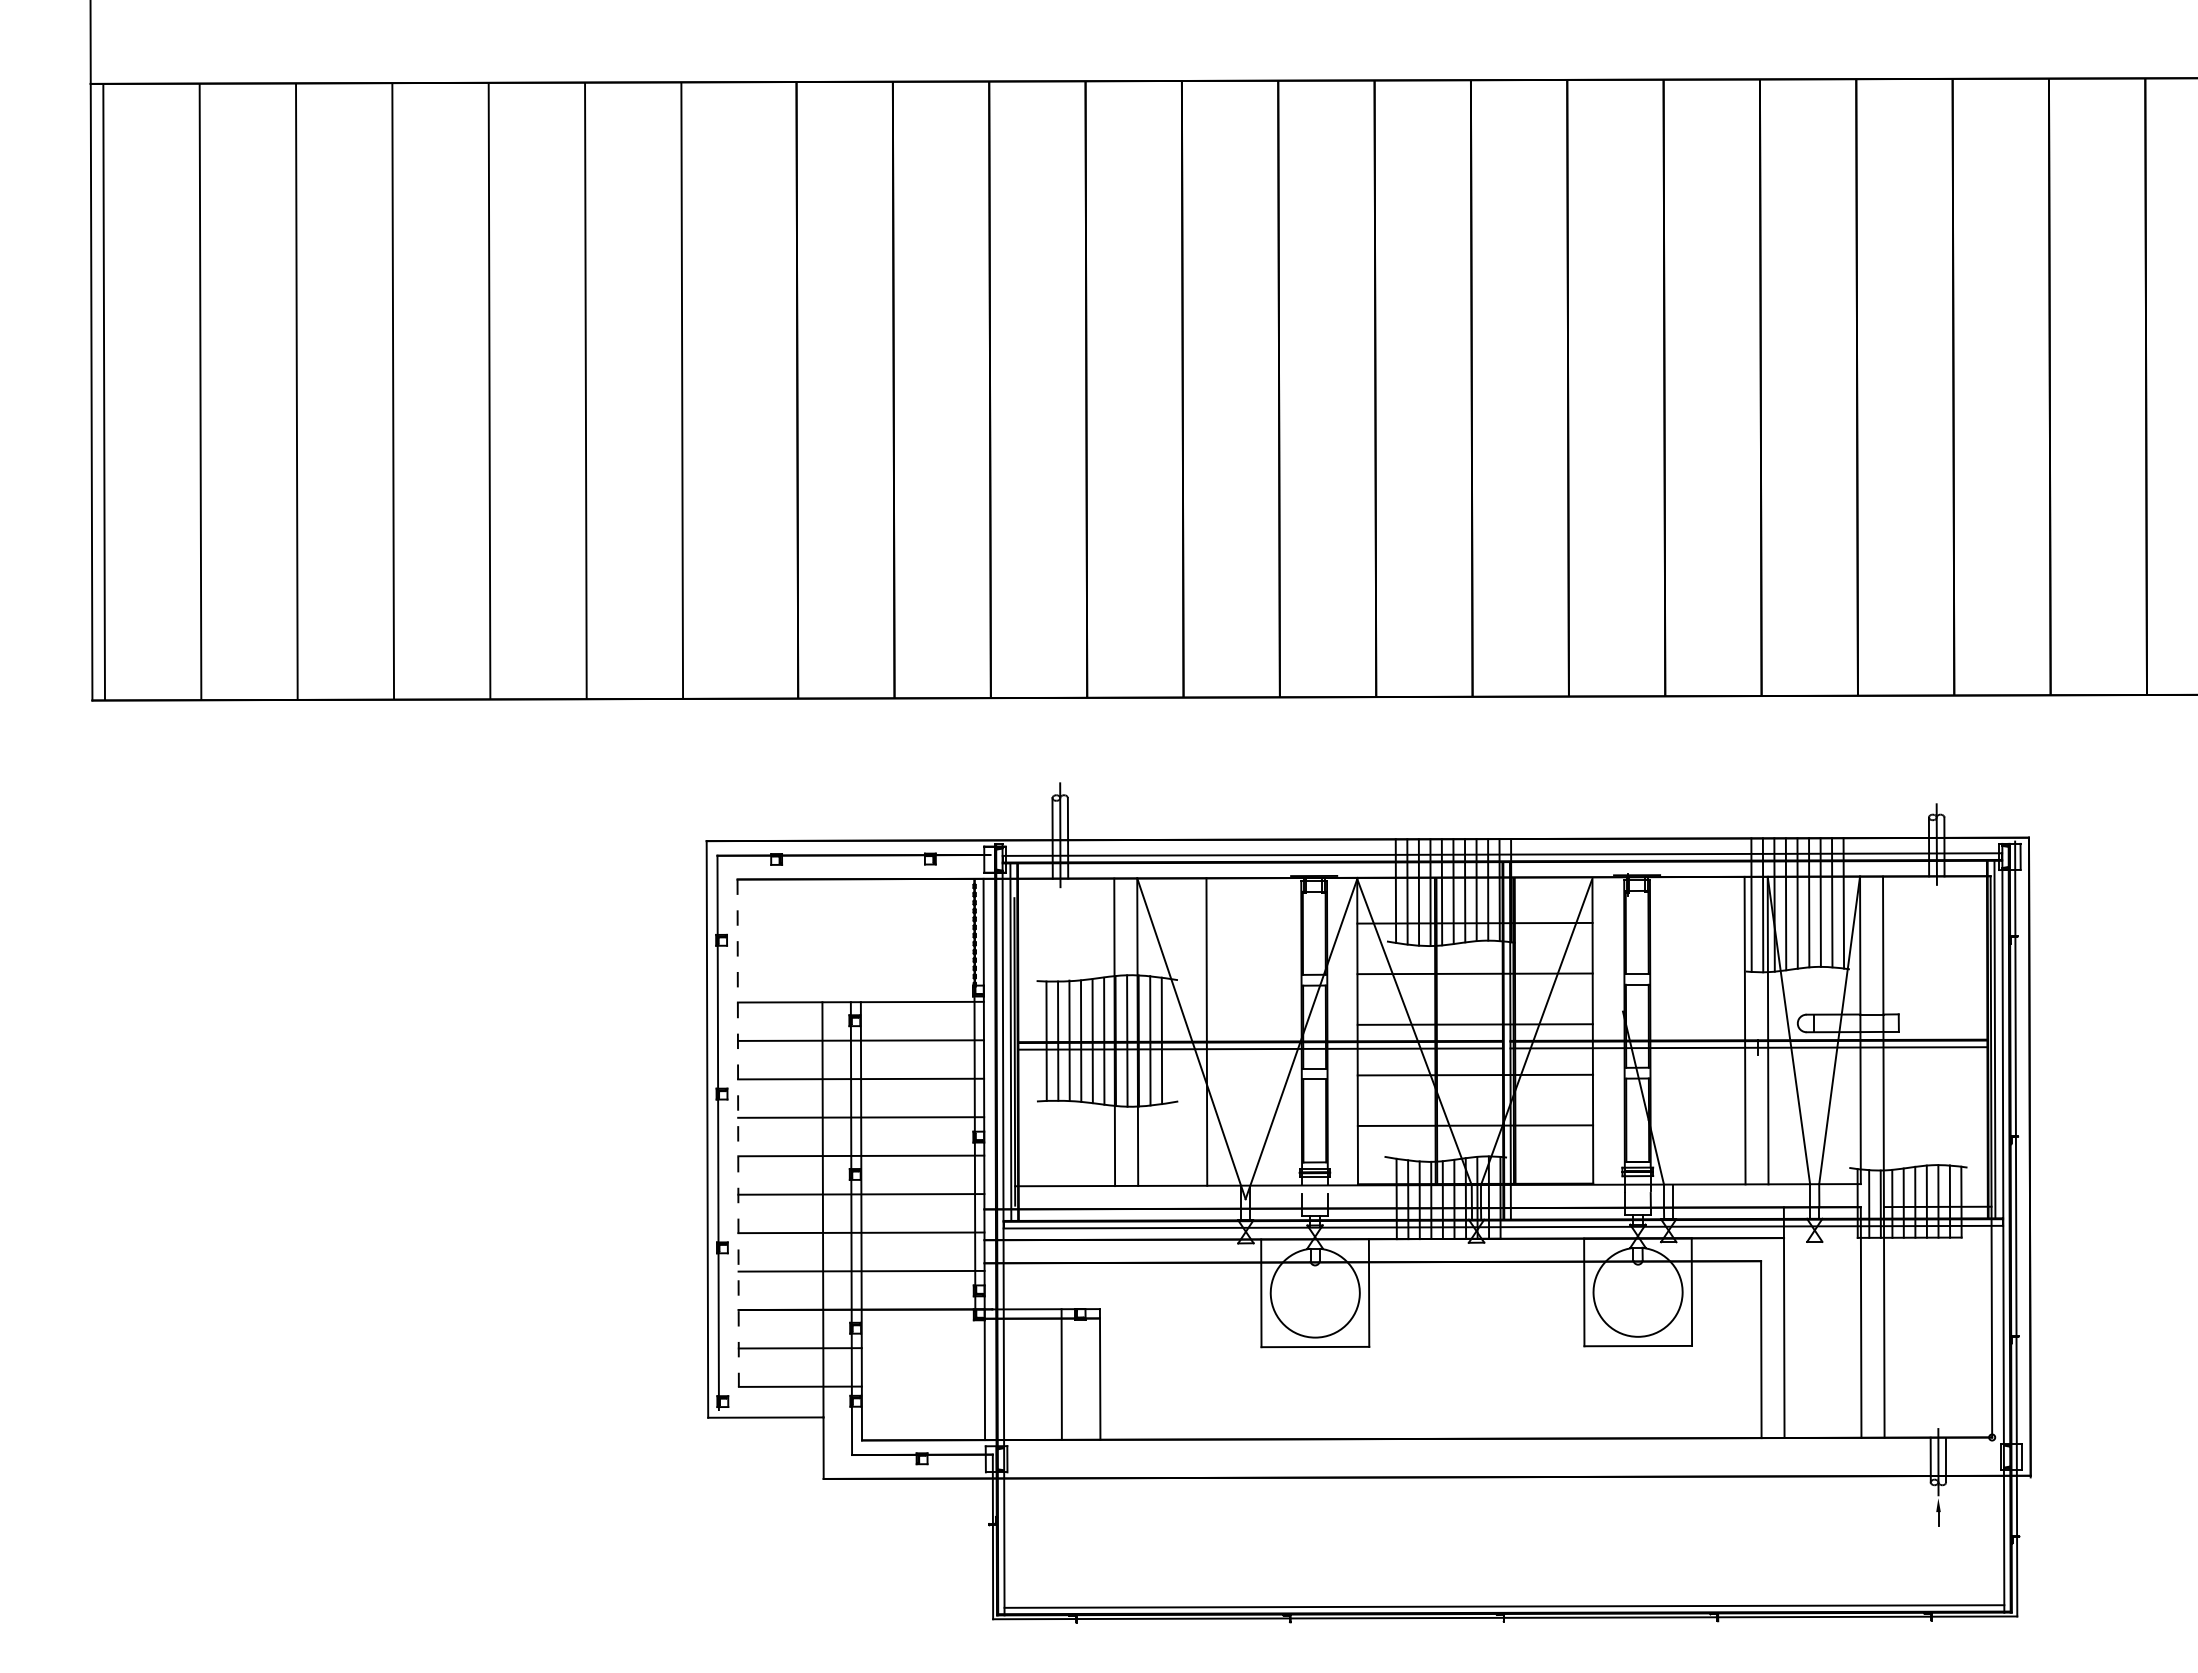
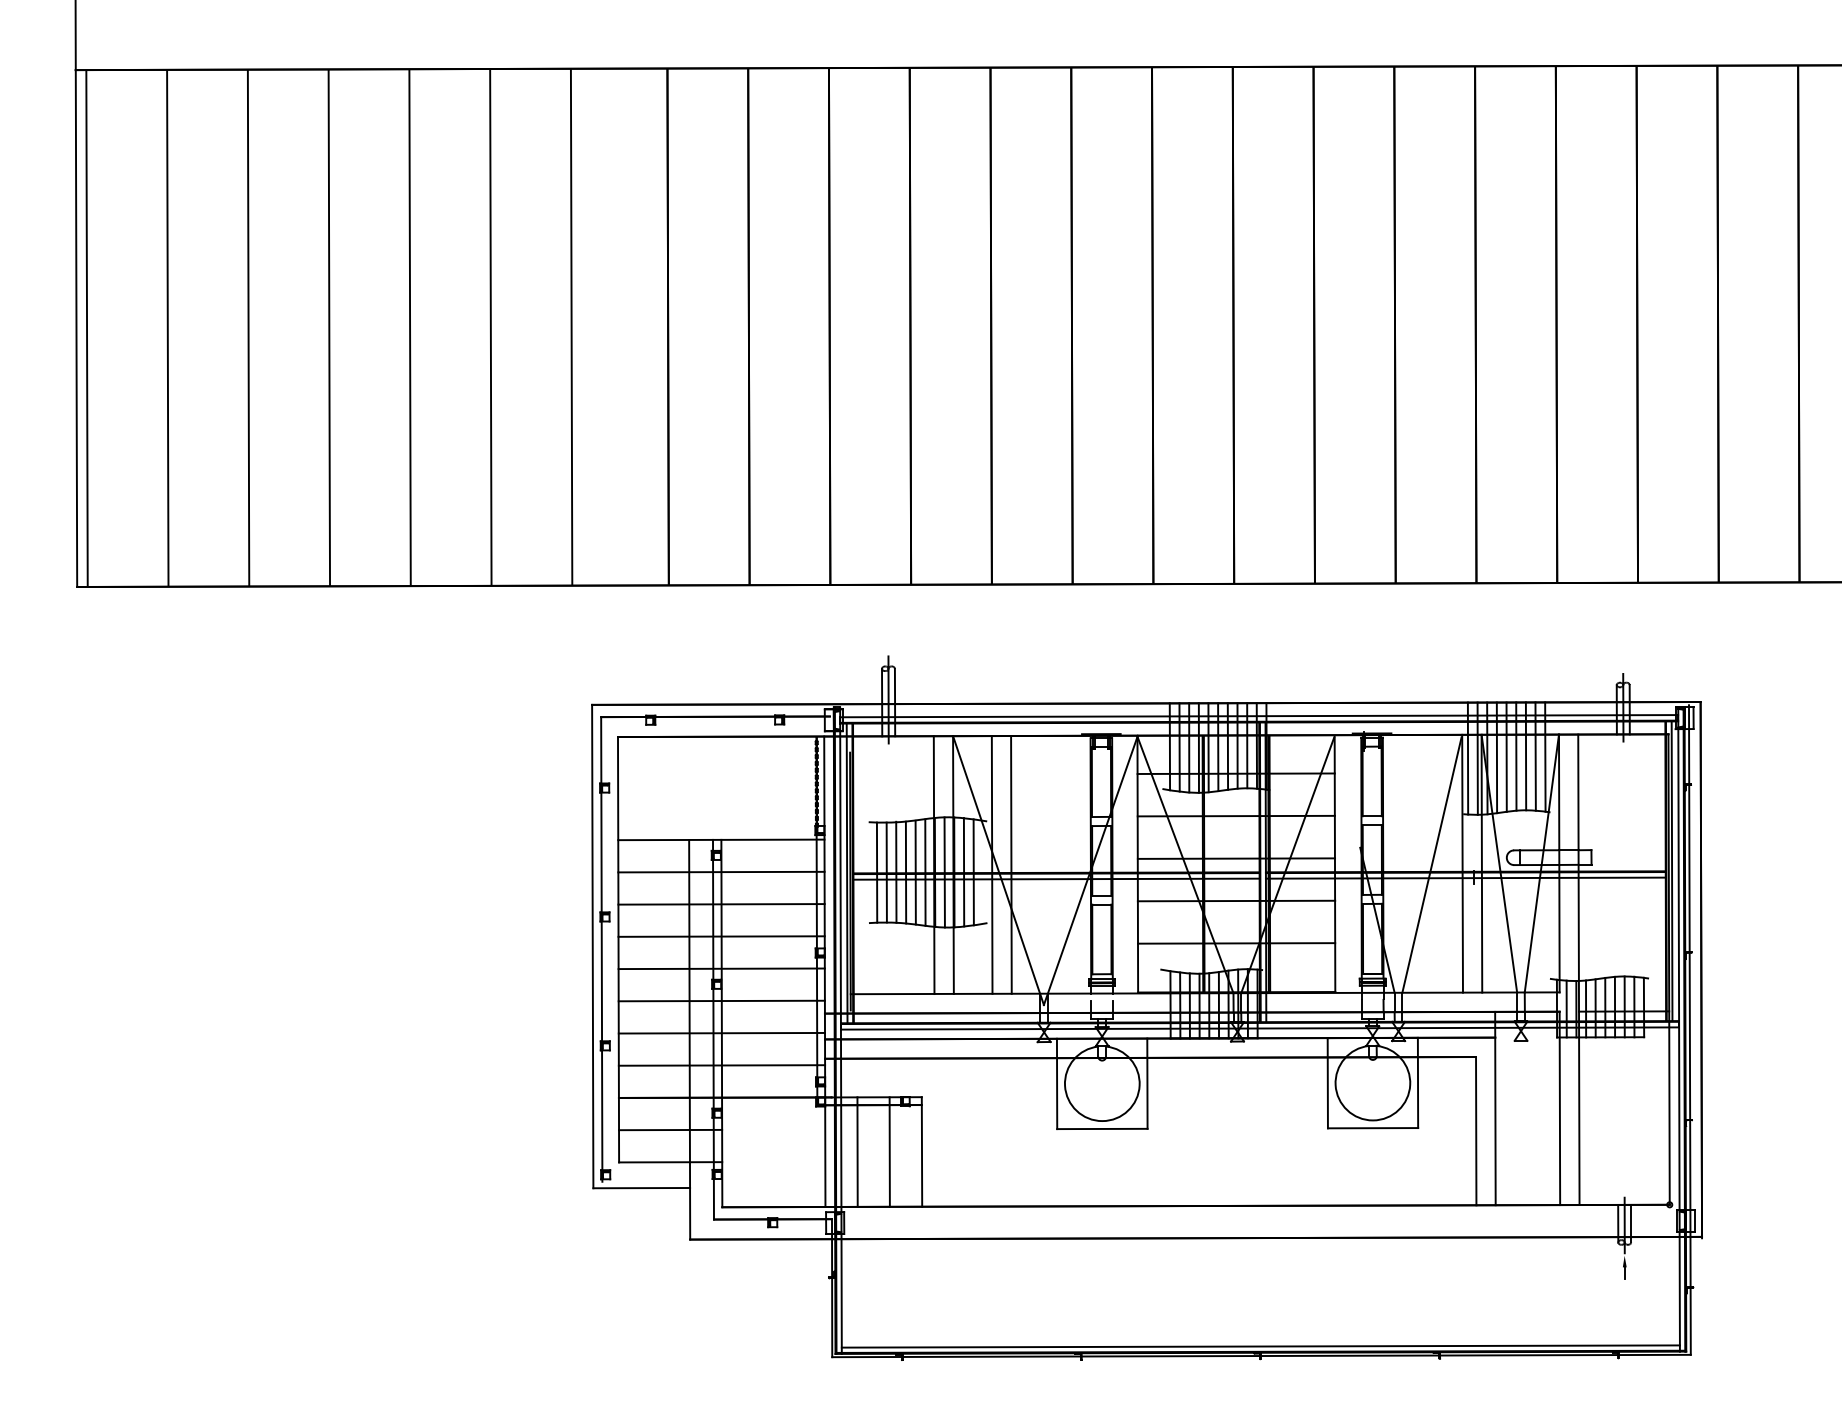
line: (1183, 1031) -> (991, 864), added
line: (1708, 1031) -> (1431, 864), added
line: (738, 1133) -> (618, 949), dashed -> solid
line: (1023, 1374) -> (857, 1152), added

